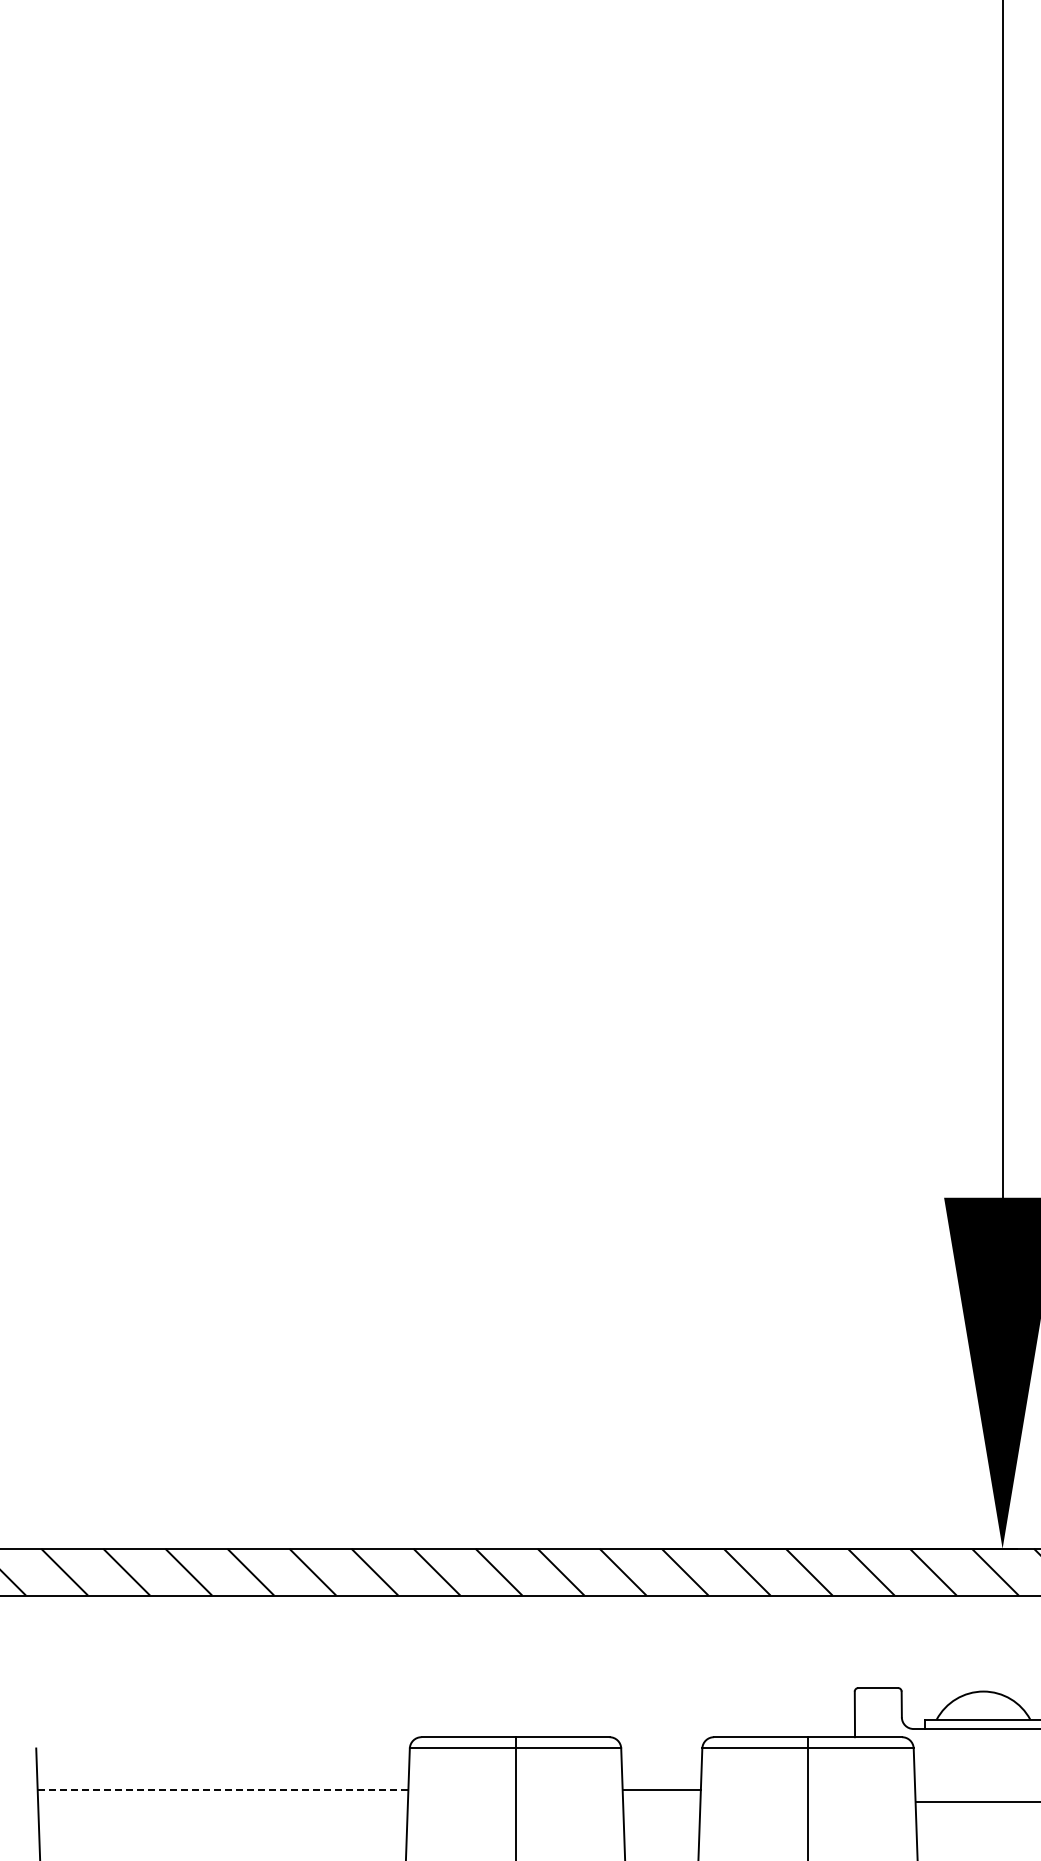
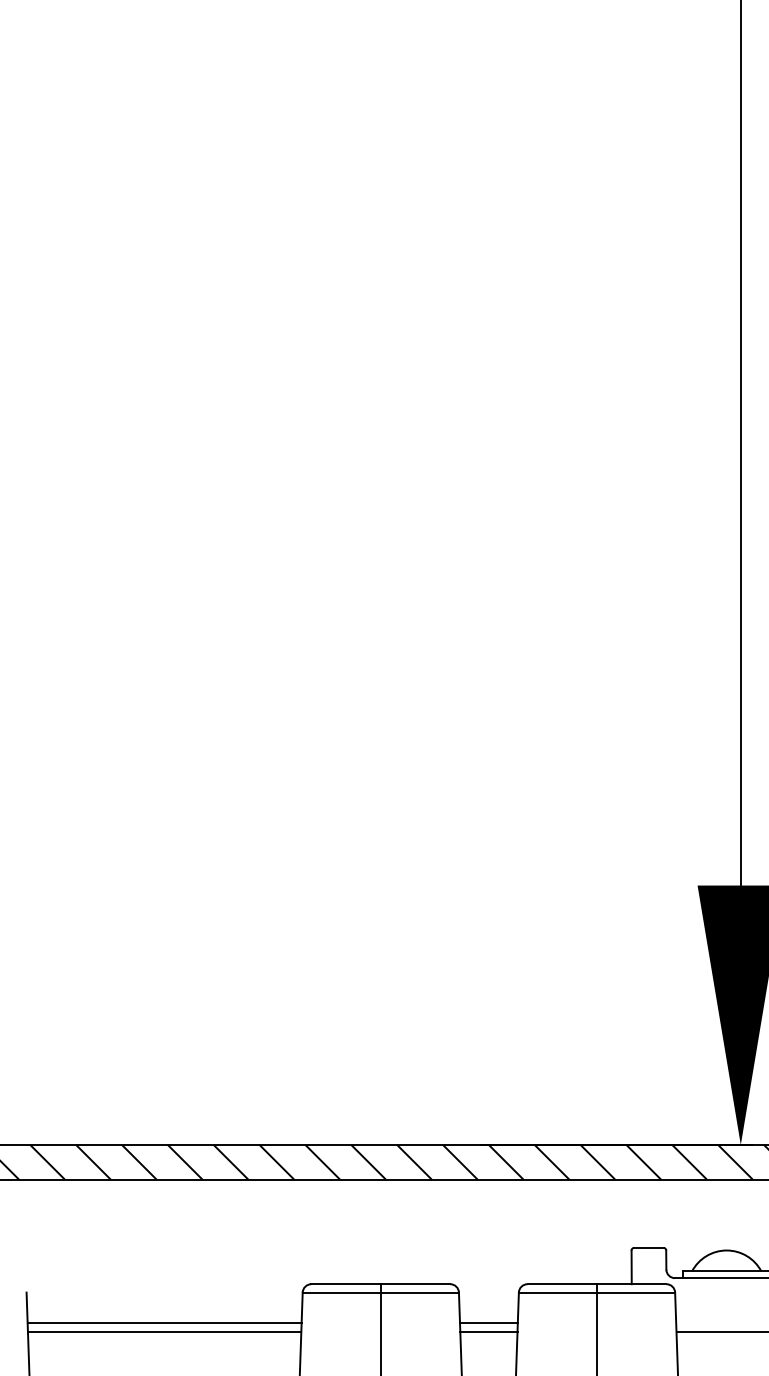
line: (222, 1789) -> (164, 1322), dashed -> solid
line: (222, 1801) -> (164, 1331), added
line: (661, 1801) -> (488, 1331), added

